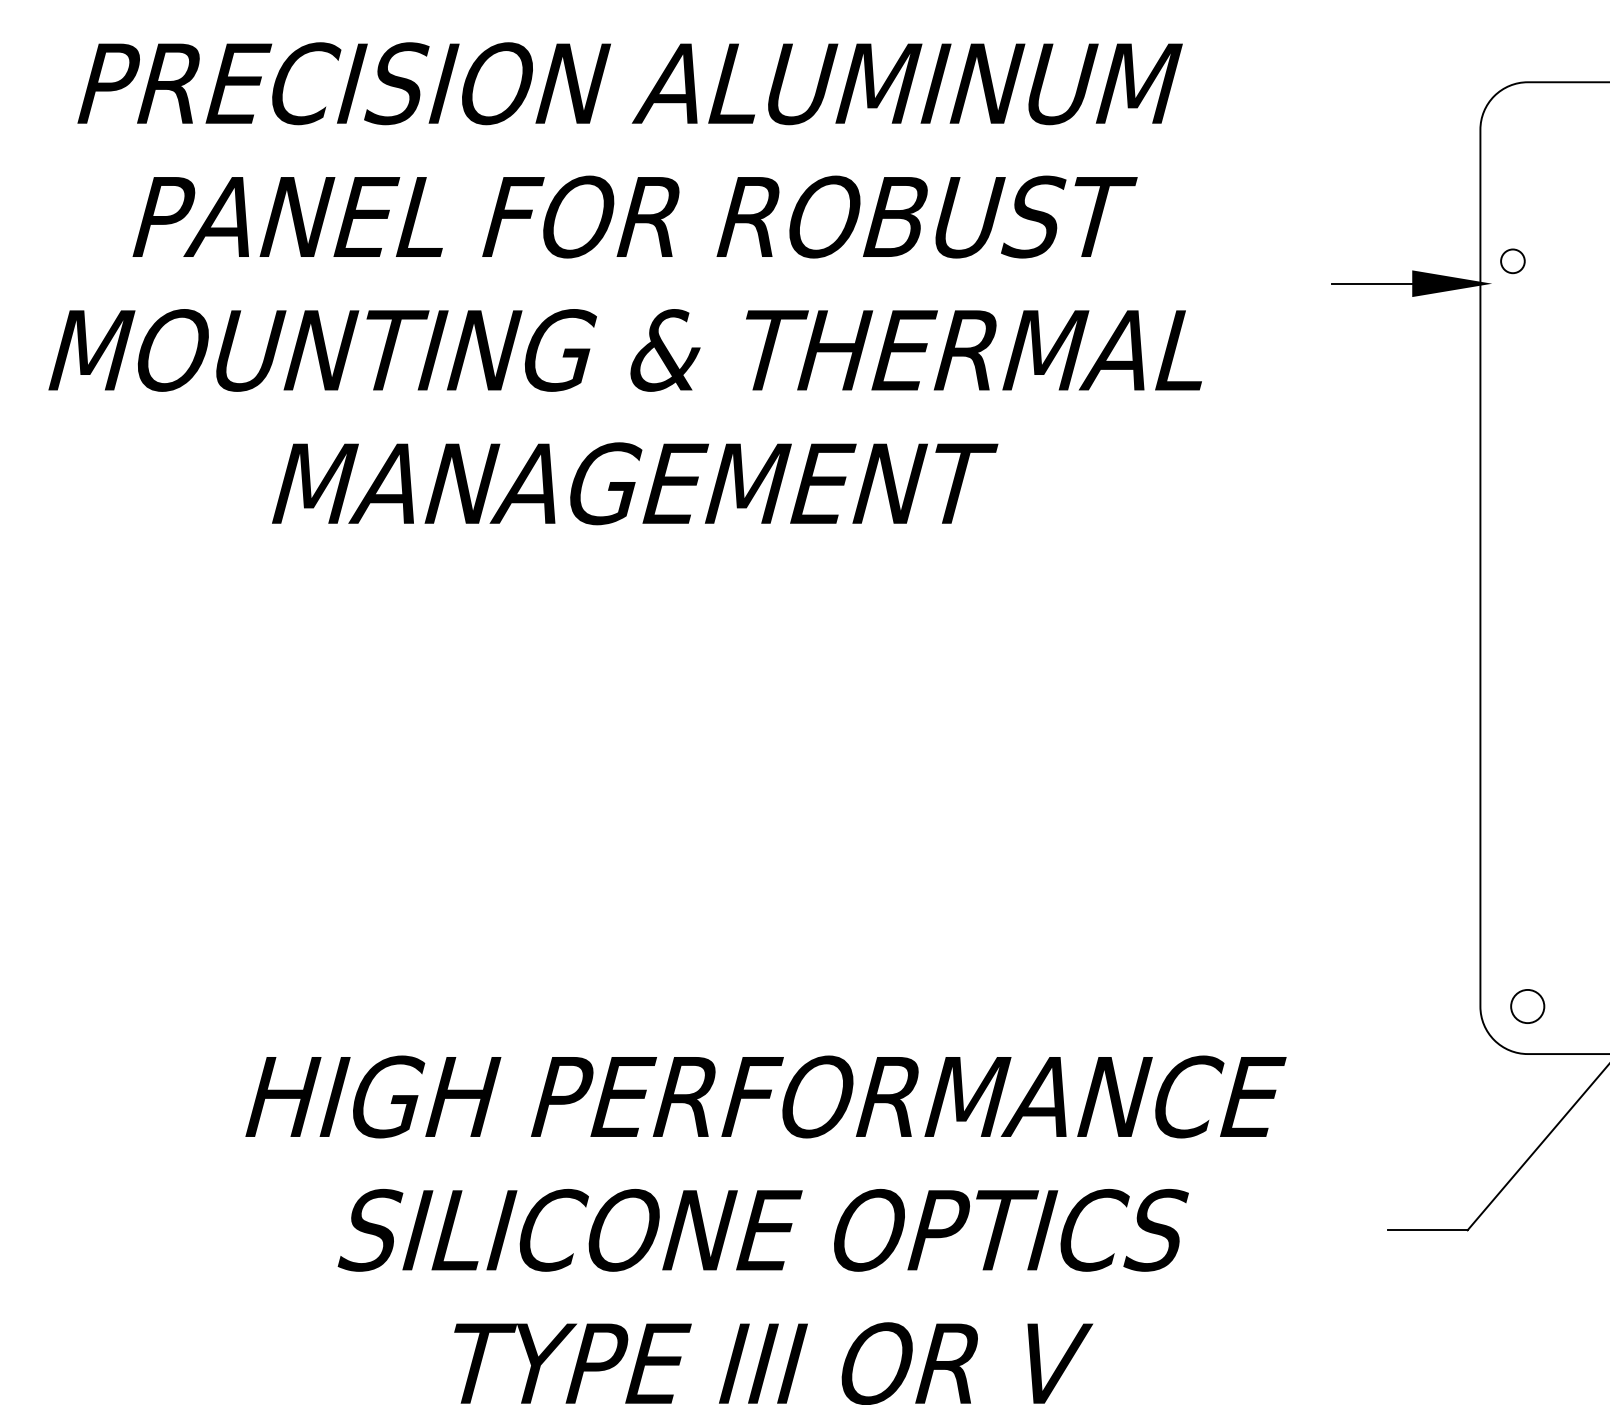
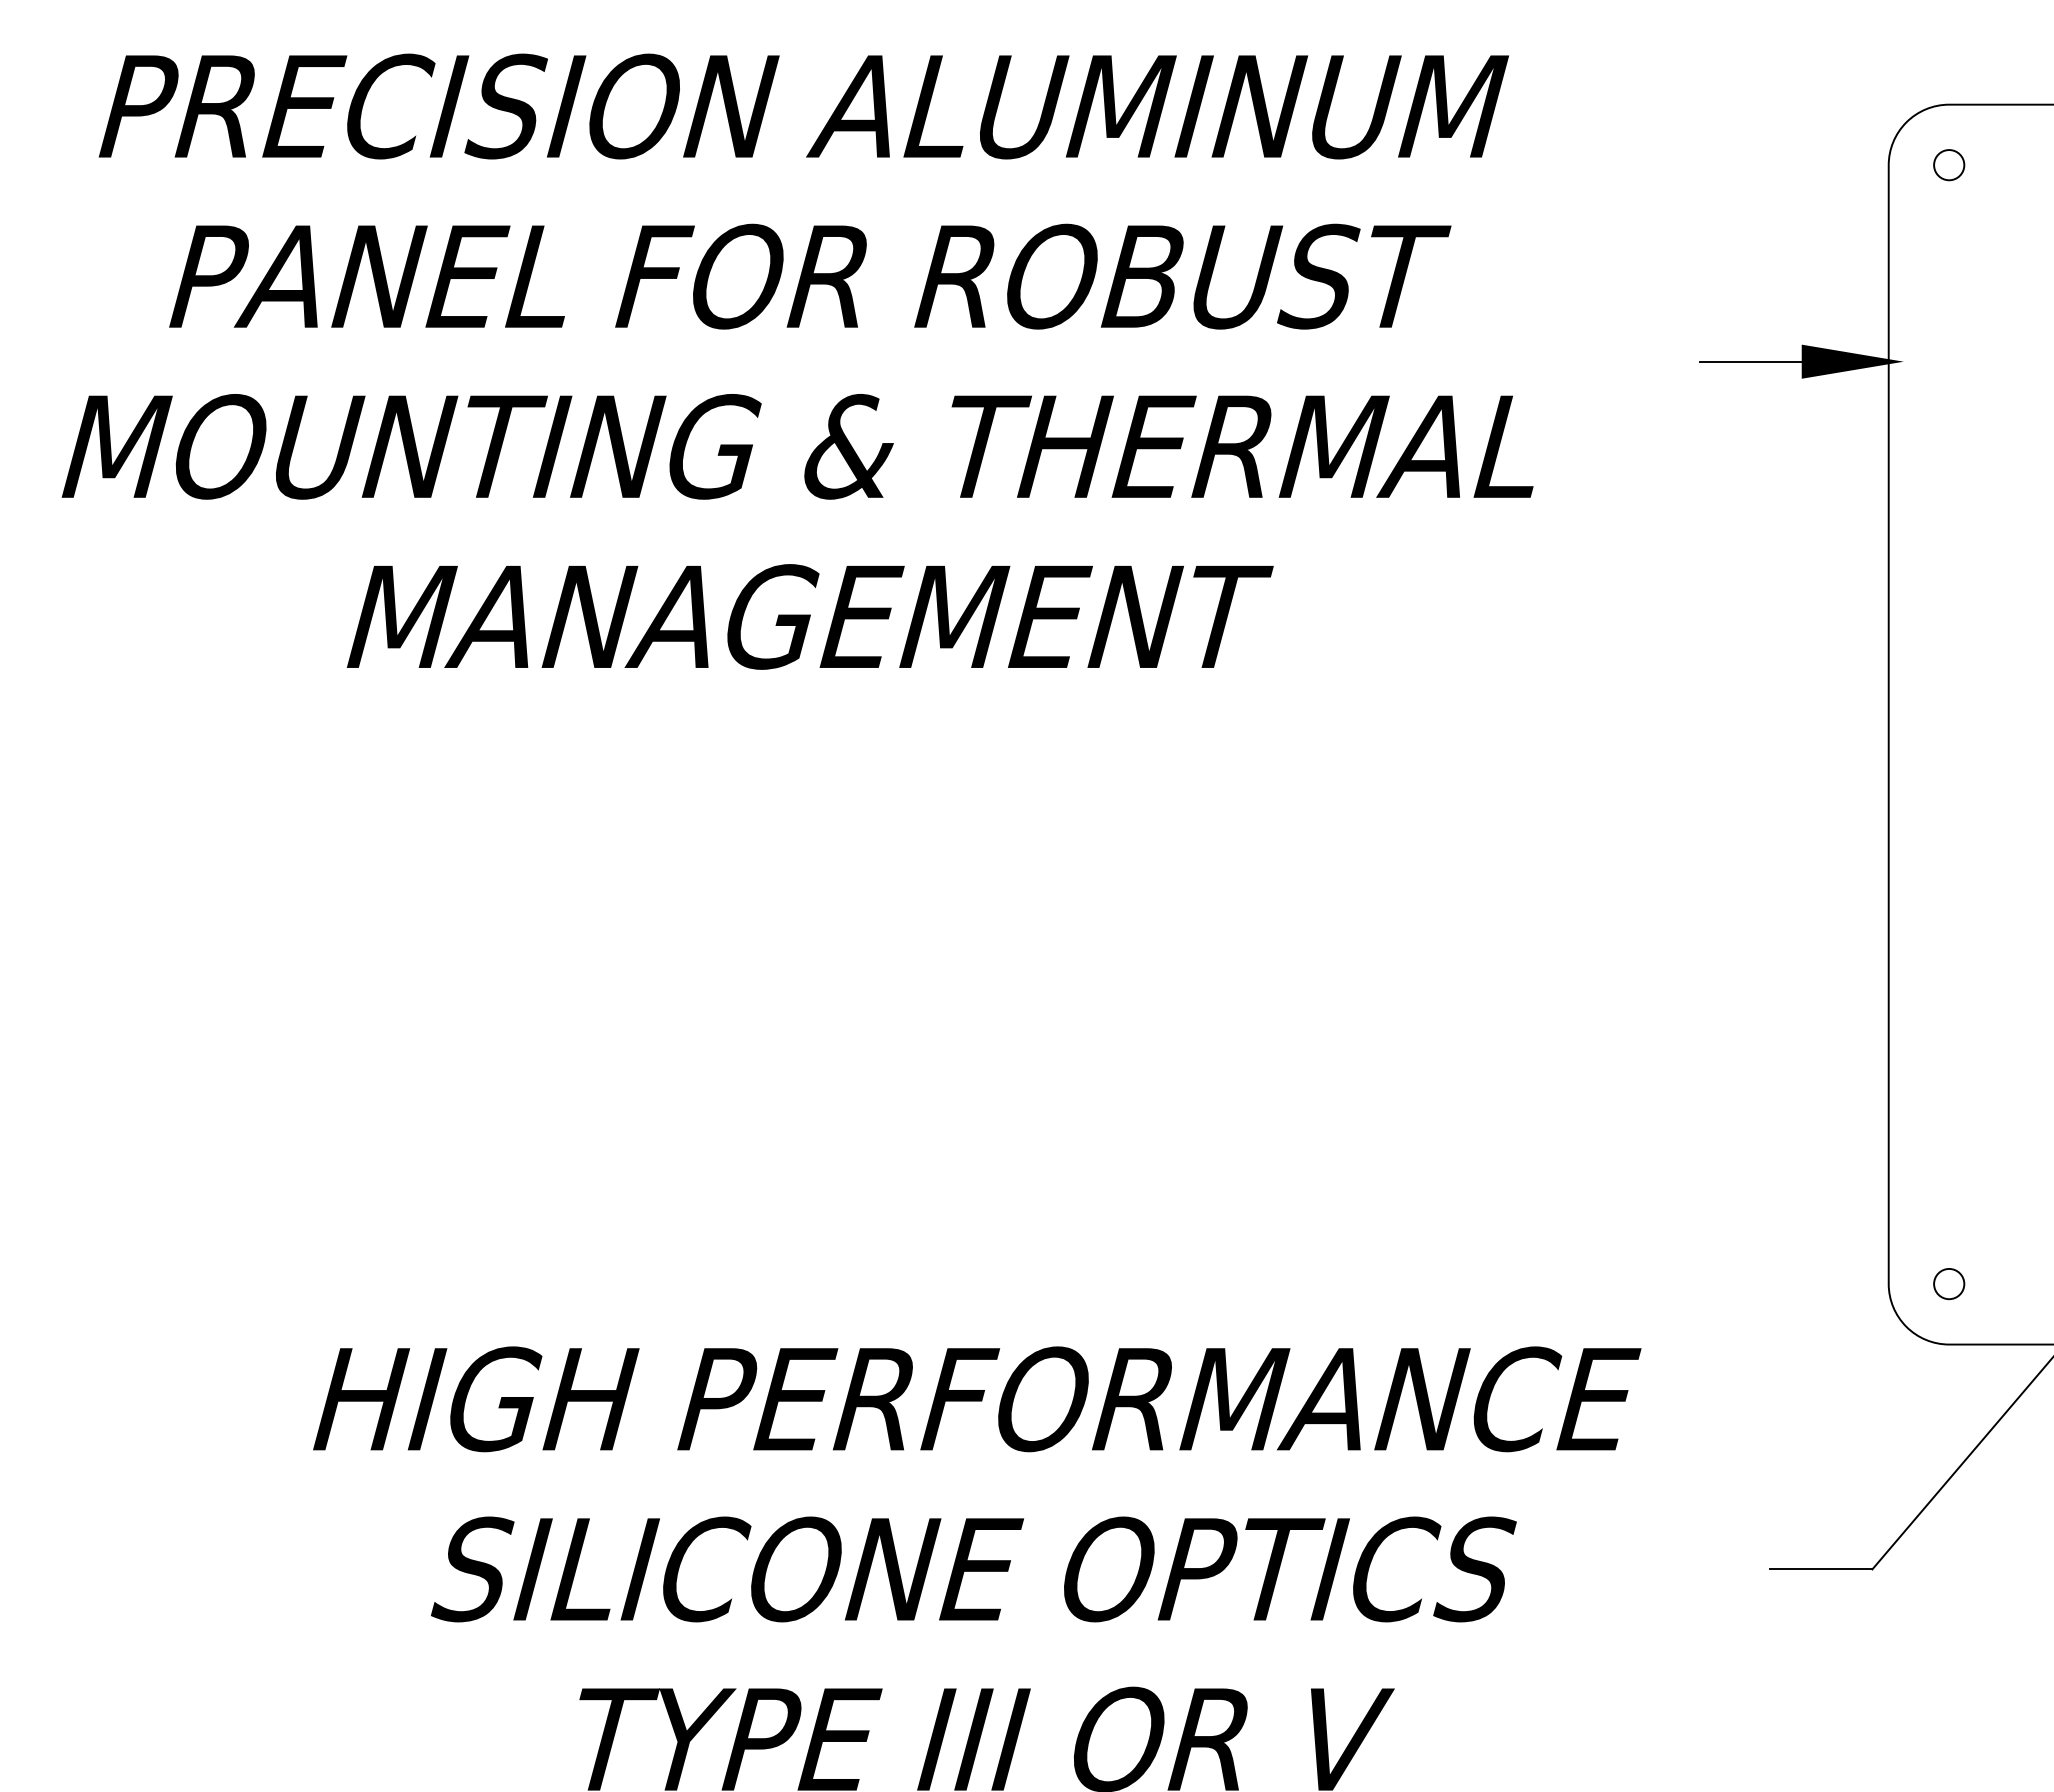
circle: (1513, 261) -> (1949, 165), moved
circle: (1528, 1007) -> (1949, 1284), size x0.71

